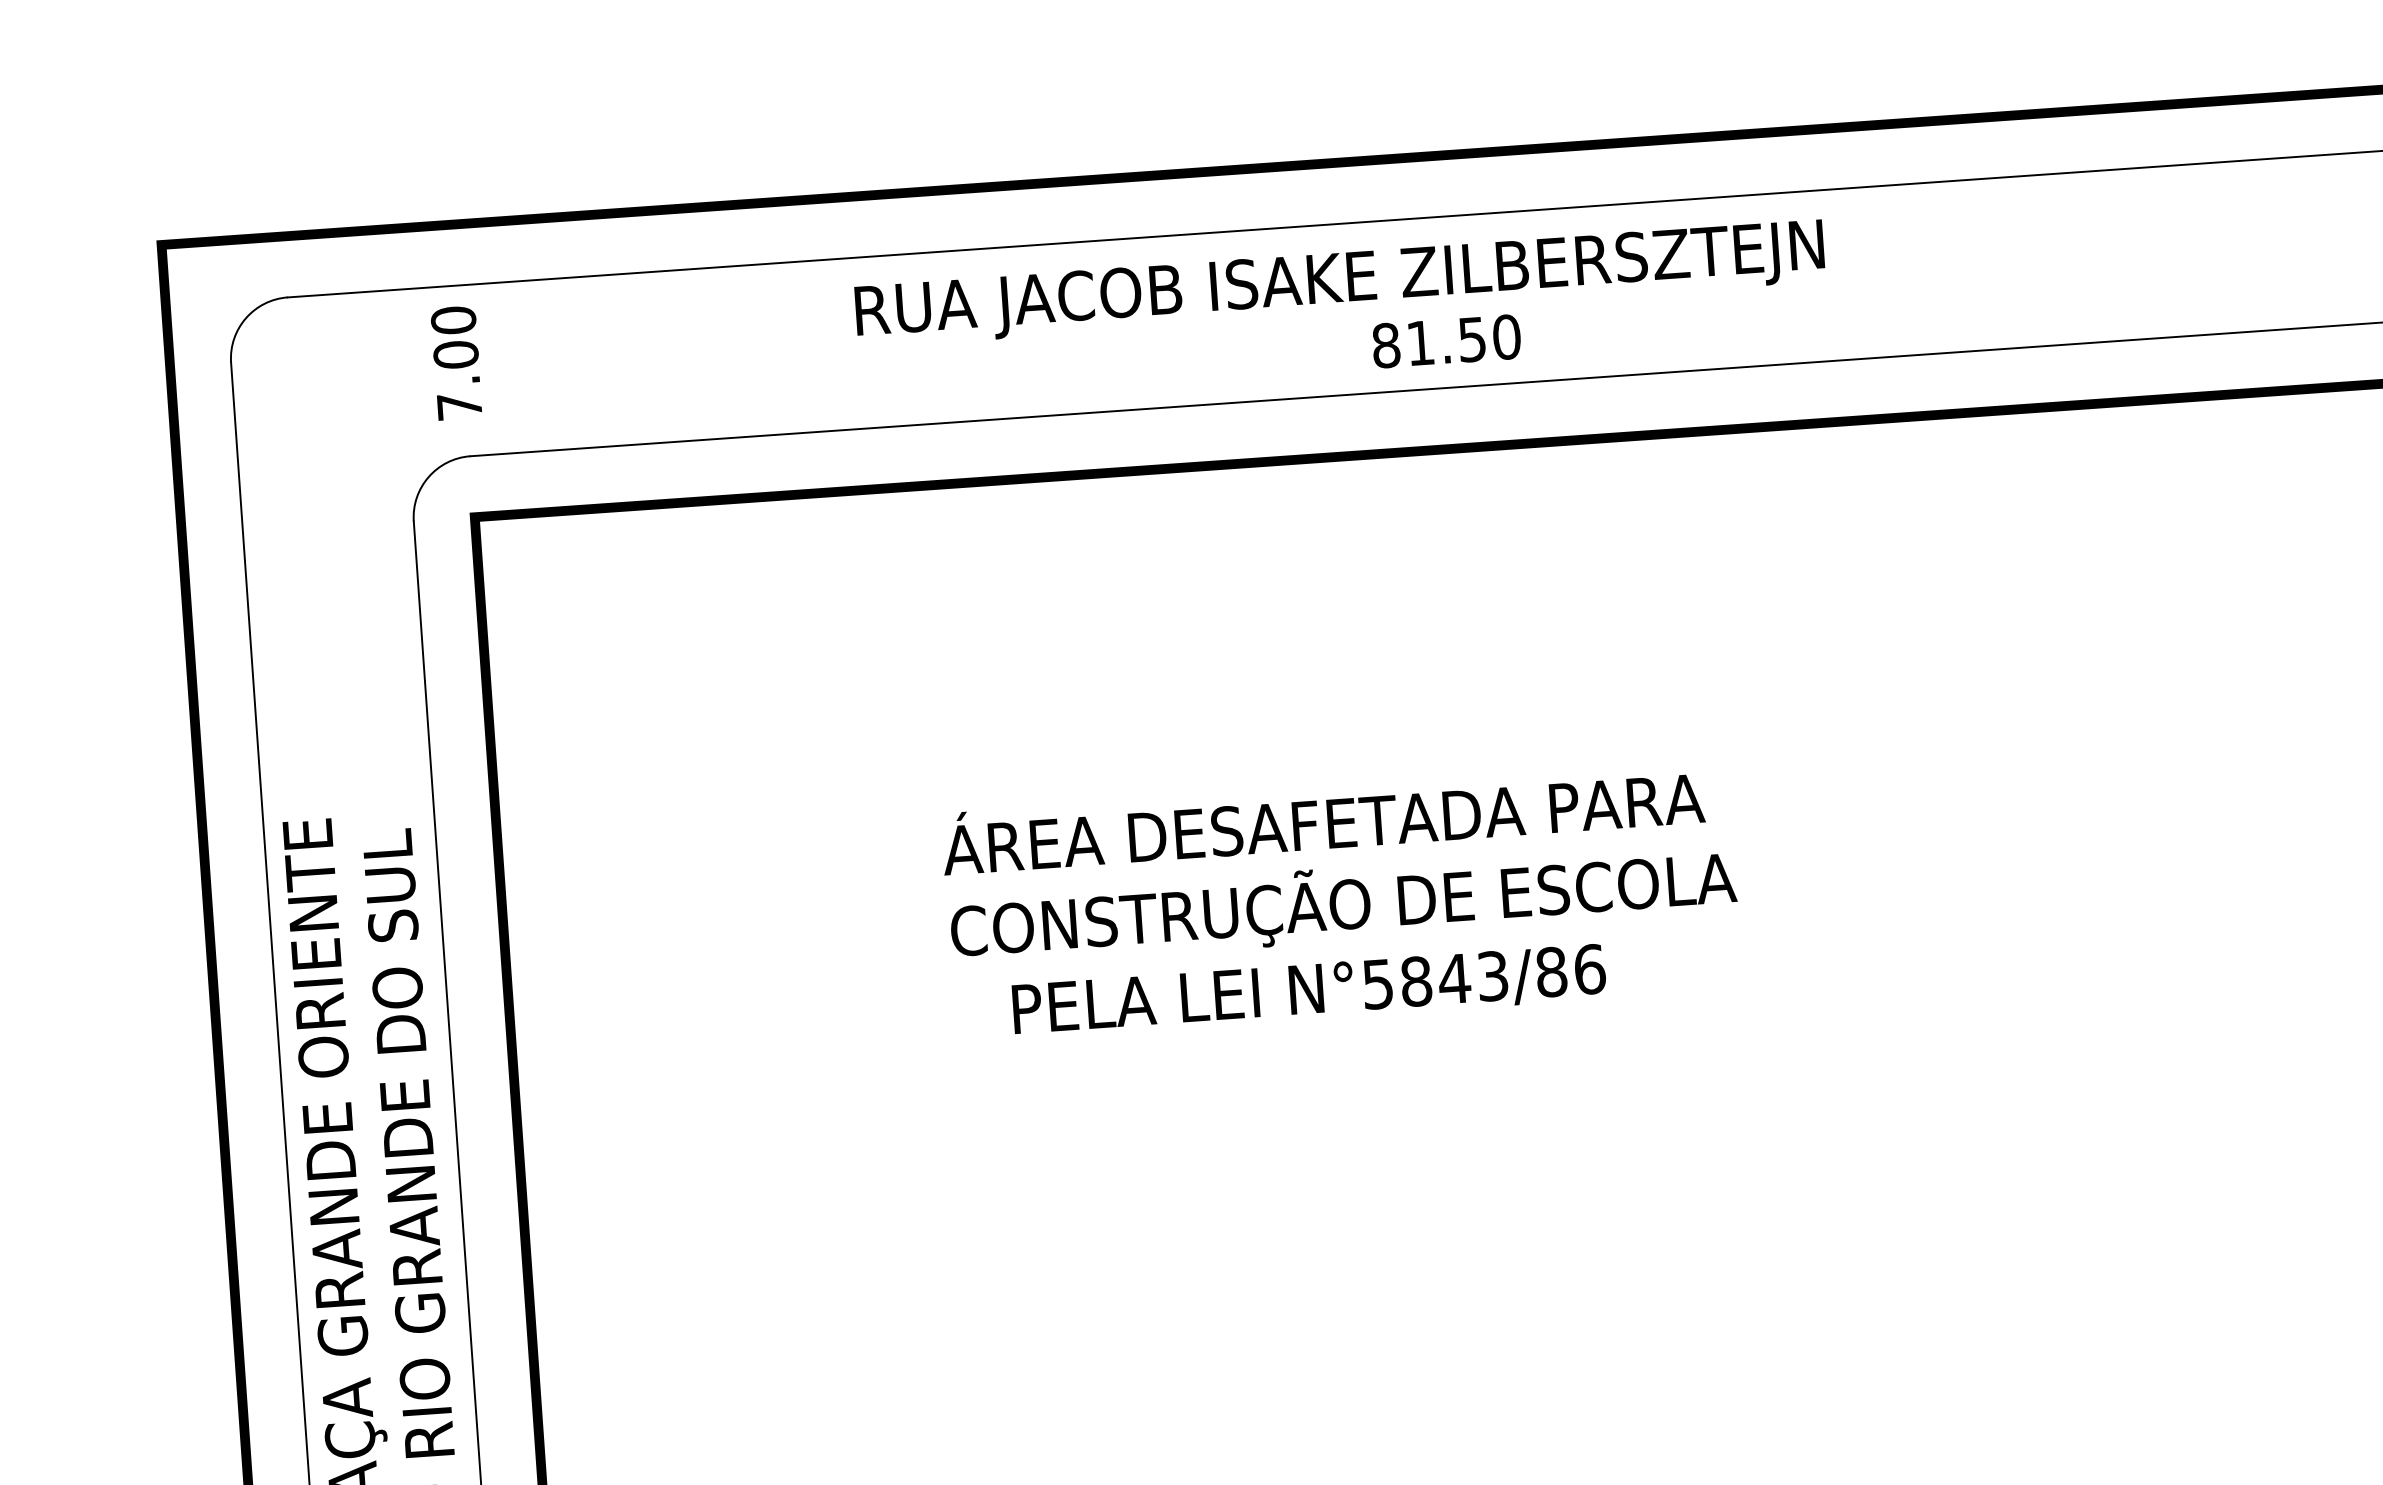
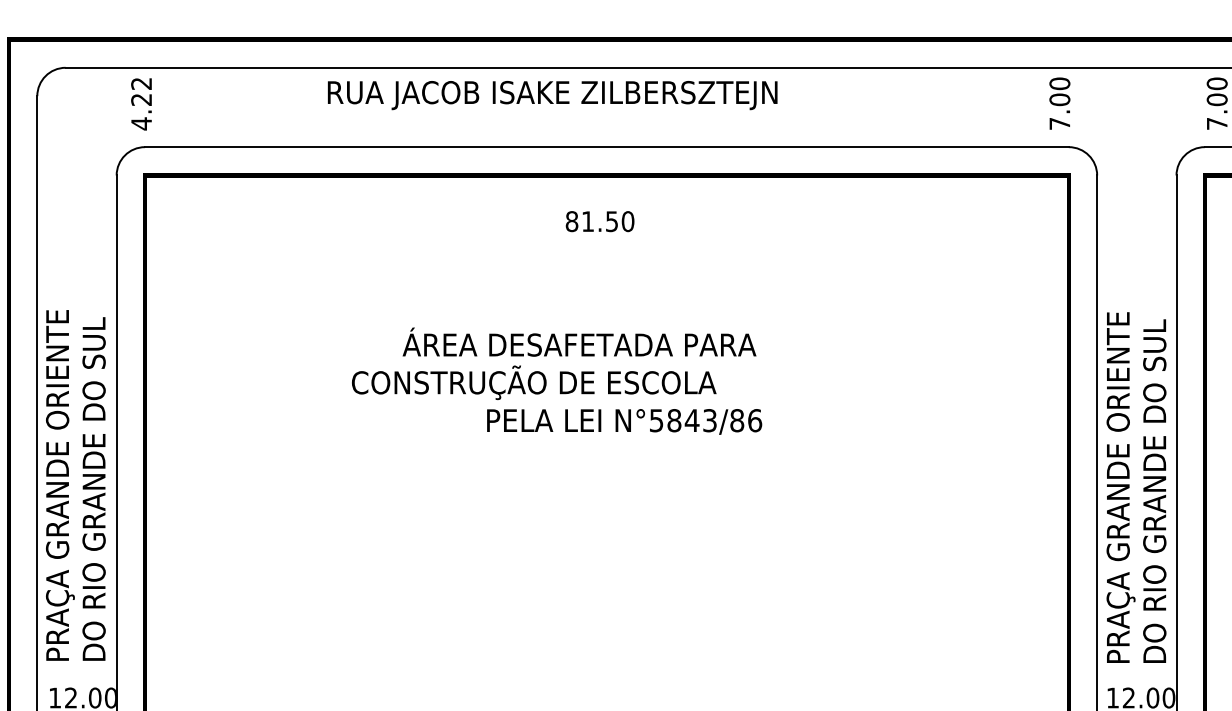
text: (1445, 341) -> (599, 221), moved
text: (456, 362) -> (141, 103), 7.00 -> 4.22
text: (1322, 816) -> (579, 341), moved
text: (1309, 990) -> (624, 421), moved

